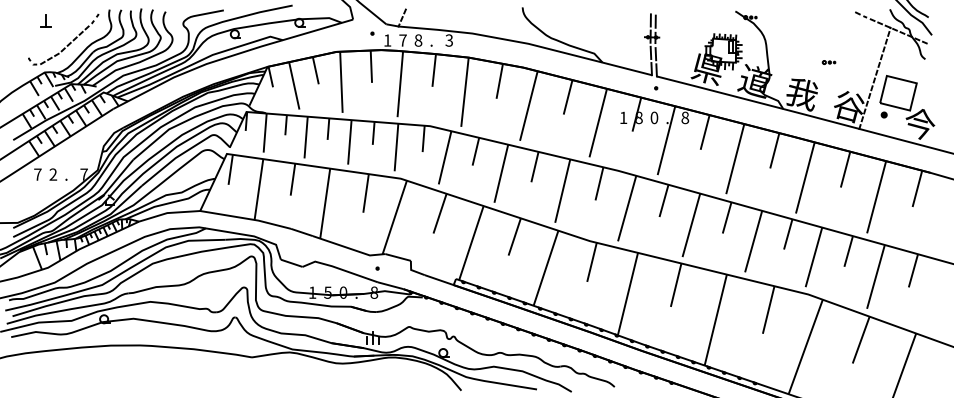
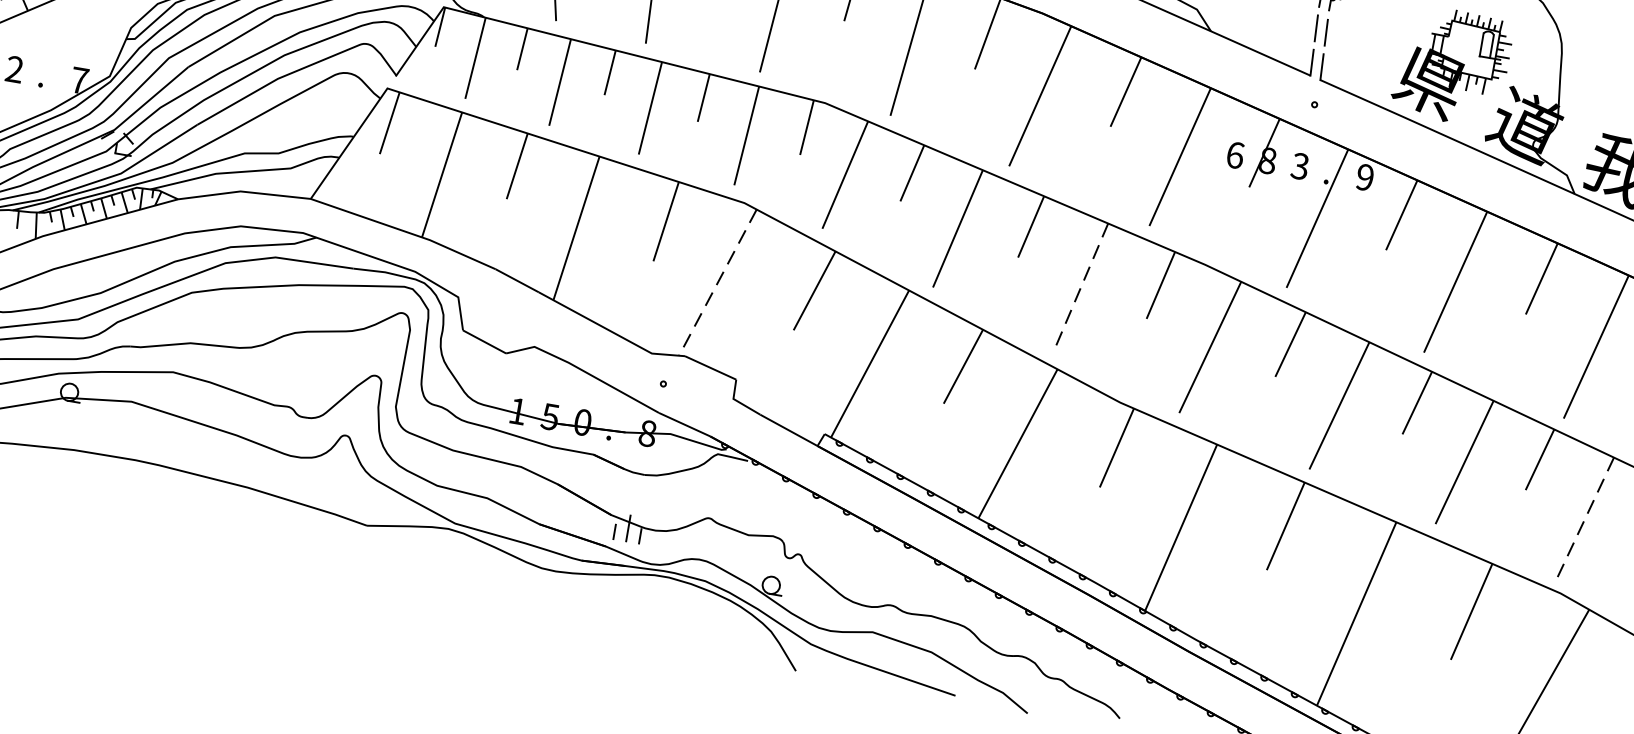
text: (623, 117) -> (1235, 154), 1 -> 6
text: (654, 117) -> (1300, 165), 0 -> 3
text: (685, 117) -> (1365, 176), 8 -> 9
line: (562, 191) -> (1080, 288), solid -> dashed
line: (394, 217) -> (717, 282), solid -> dashed
line: (813, 257) -> (1584, 517), solid -> dashed

